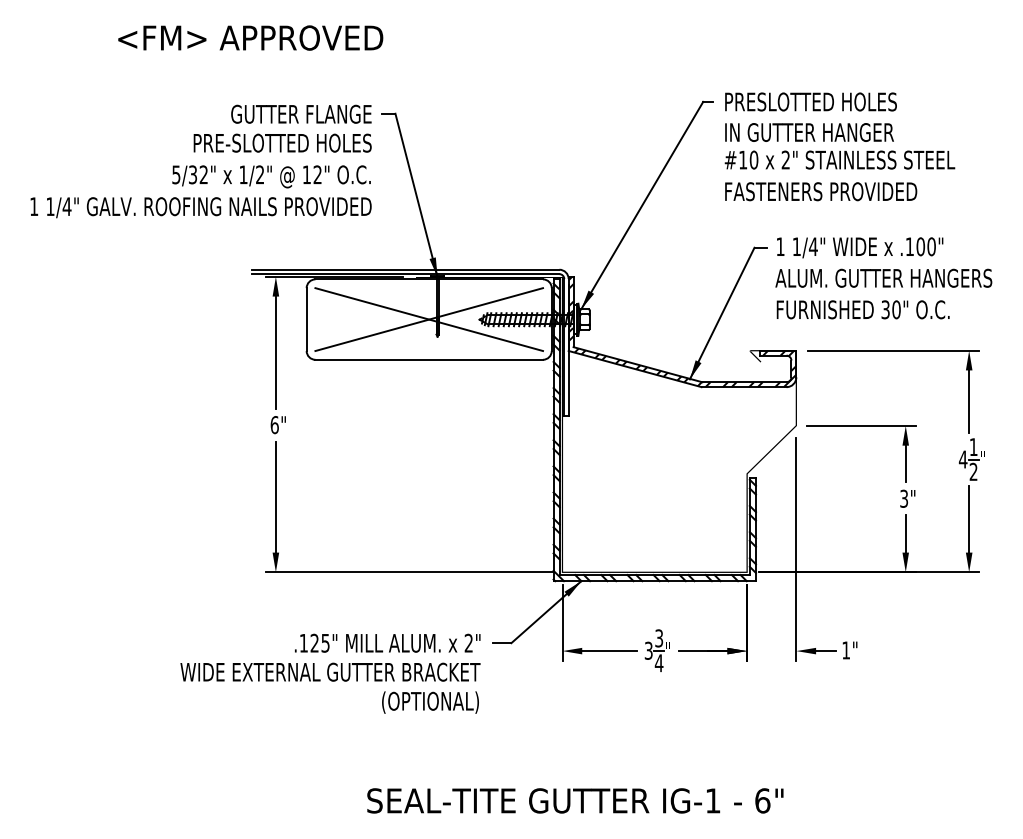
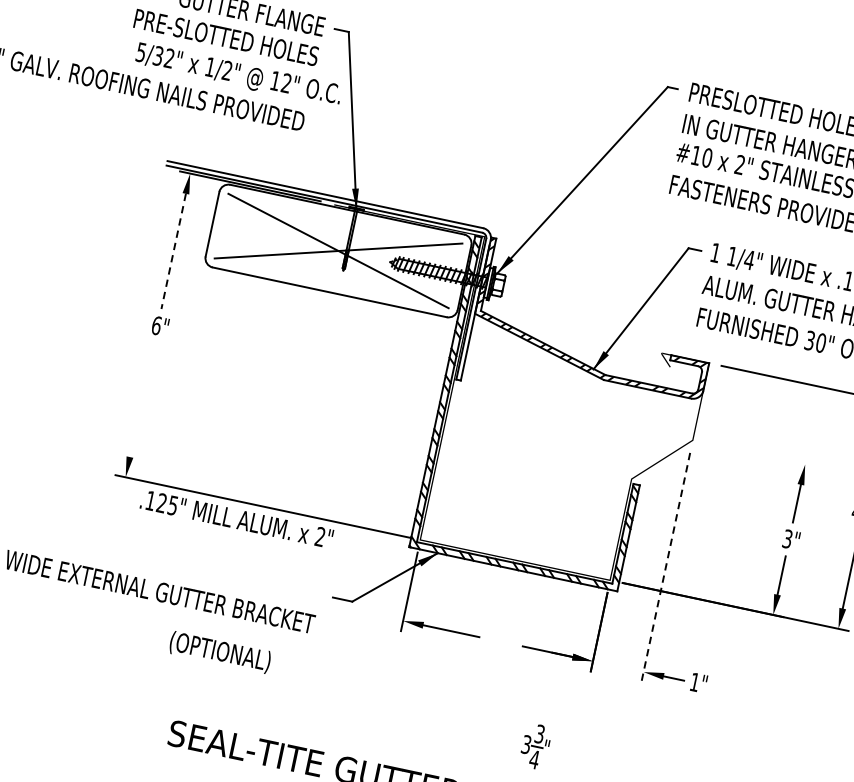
text: (271, 176) -> (238, 74), moved
line: (275, 353) -> (173, 252), solid -> dashed
line: (860, 425) -> (758, 454), removed
line: (275, 496) -> (141, 399), removed
line: (796, 549) -> (665, 567), solid -> dashed
text: (387, 642) -> (236, 518), moved
part: (656, 650) -> (534, 746), moved
text: (430, 702) -> (220, 652), moved

